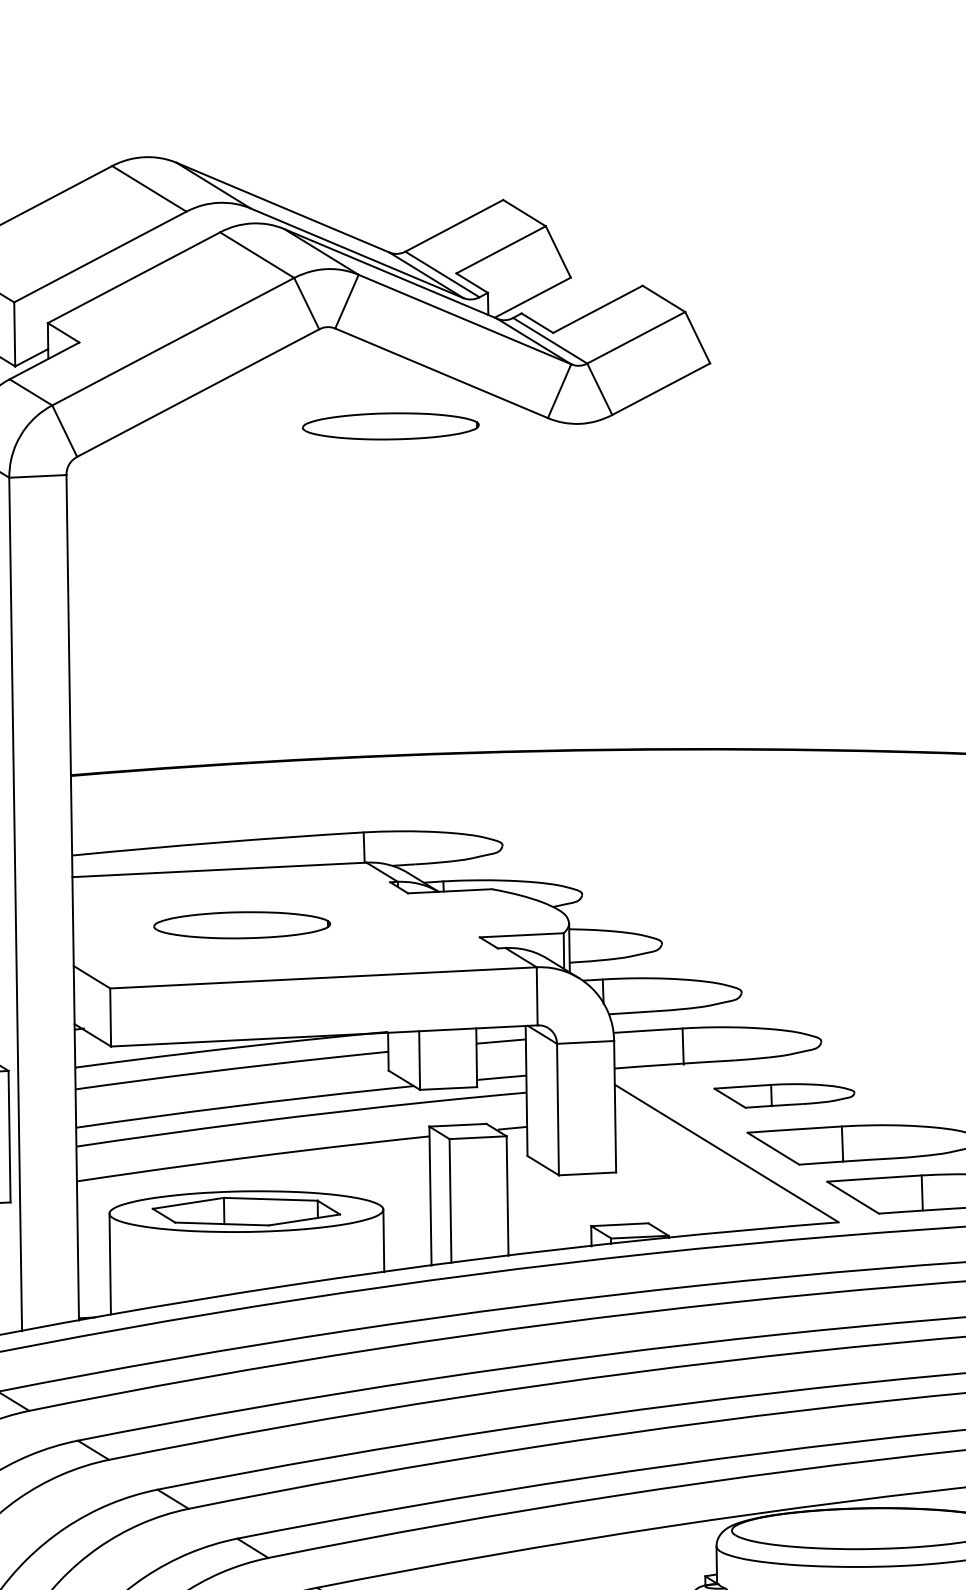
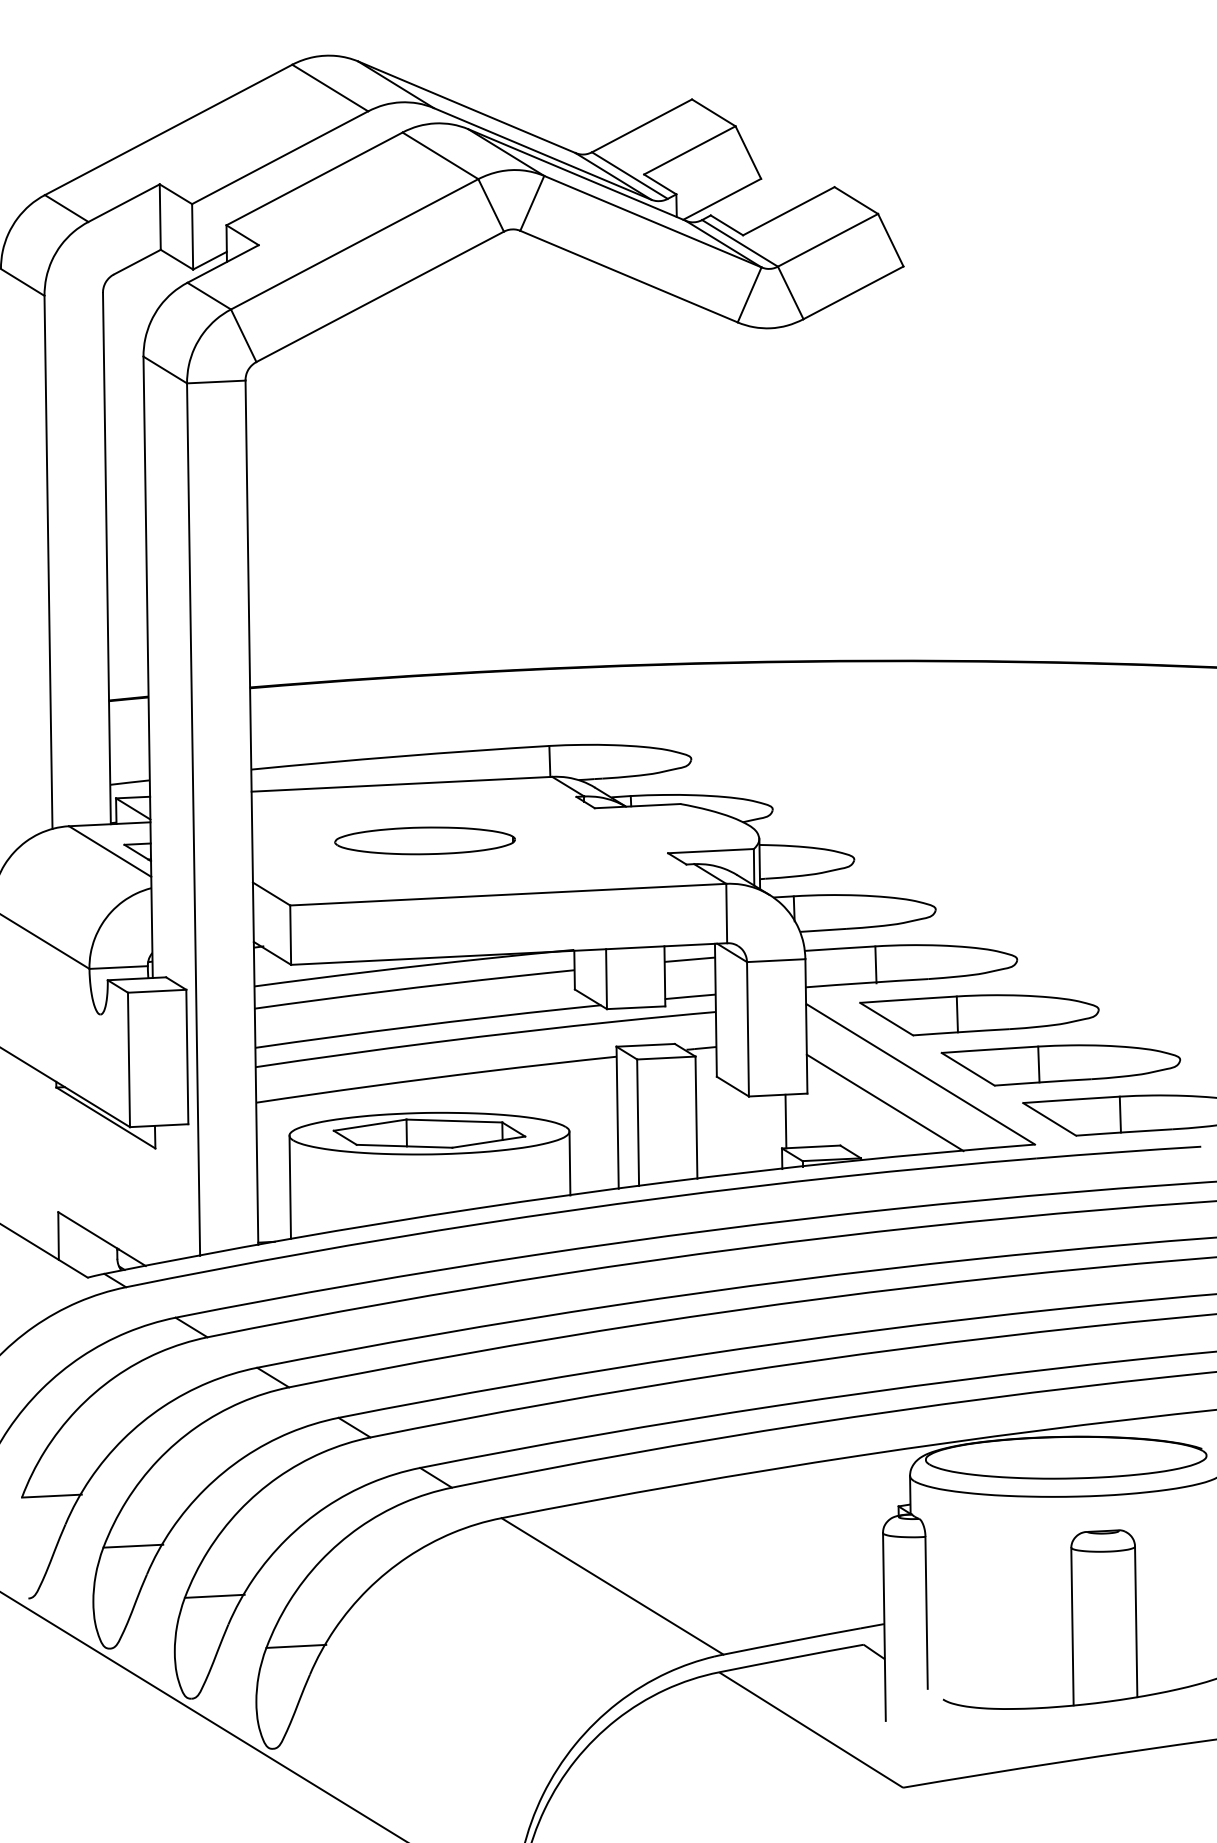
part: (390, 426) -> (576, 330), removed
part: (784, 1096) -> (979, 1015), size x1.67
line: (691, 1181) -> (884, 1102), added
line: (594, 1199) -> (785, 1121), added

